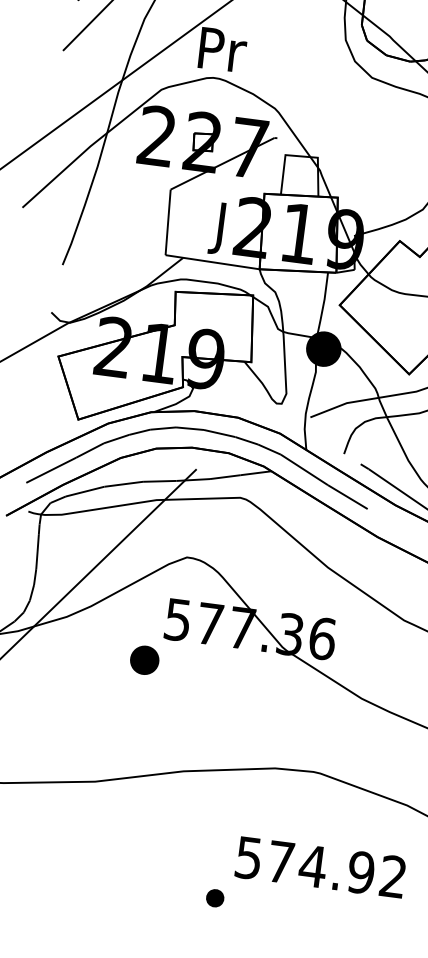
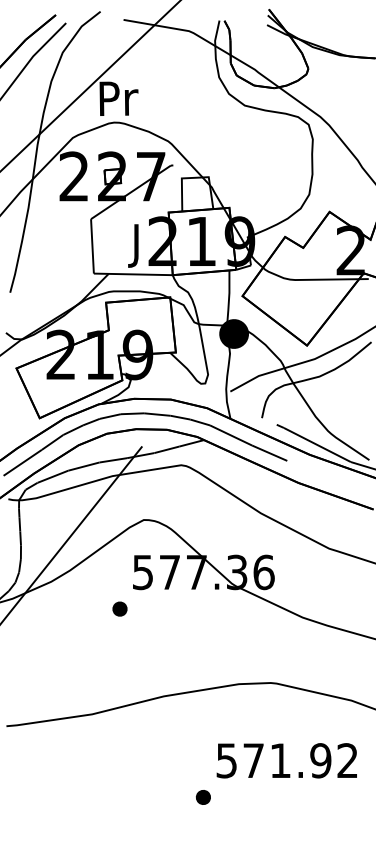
part: (144, 659) -> (119, 608), size x0.62
text: (313, 866) -> (280, 760), 574.92 -> 571.92

